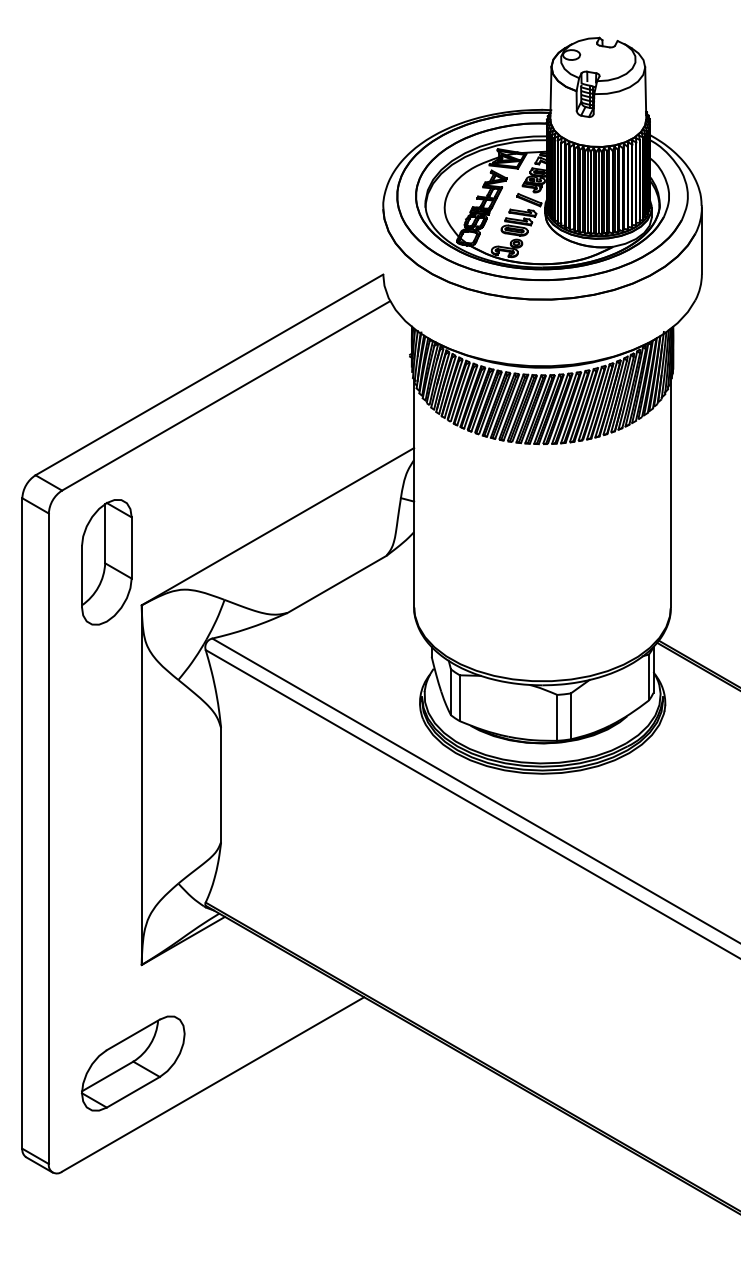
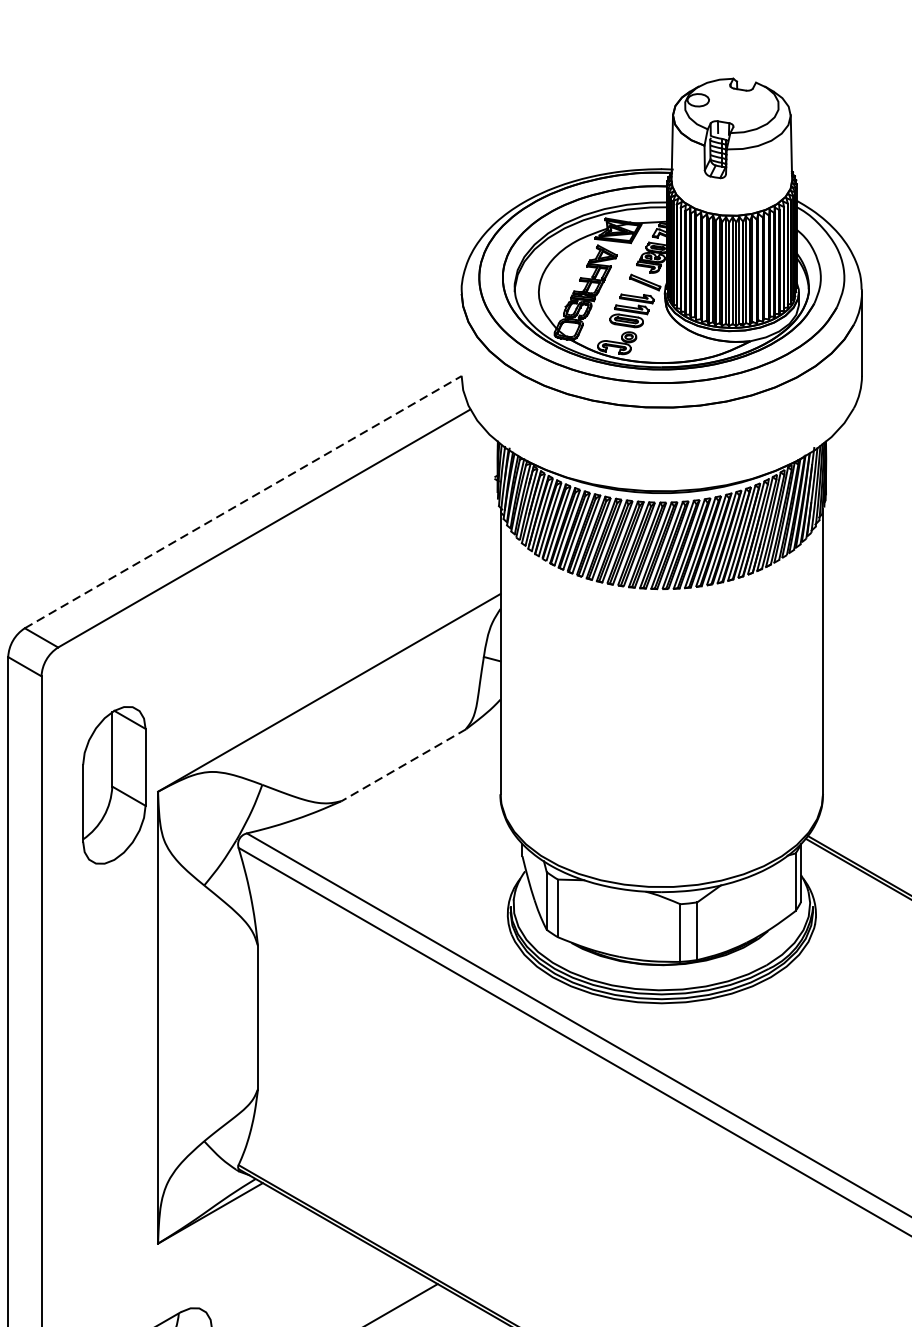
line: (209, 374) -> (243, 501), solid -> dashed
part: (106, 562) -> (113, 785), moved
line: (336, 584) -> (402, 765), solid -> dashed

